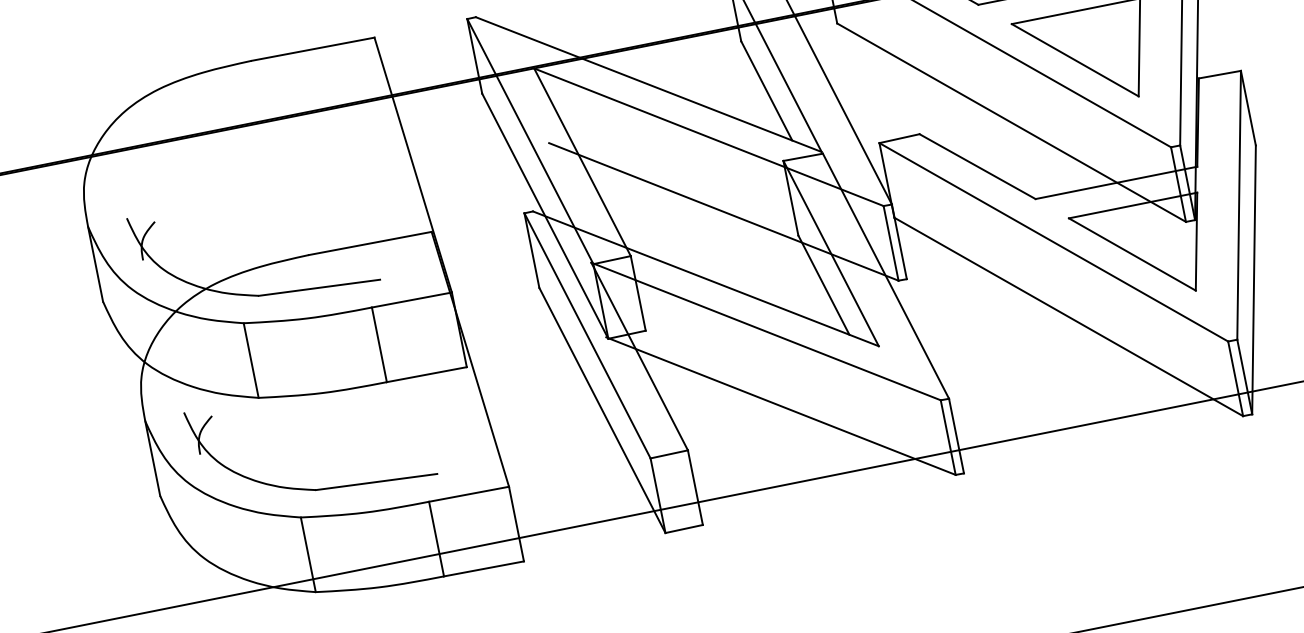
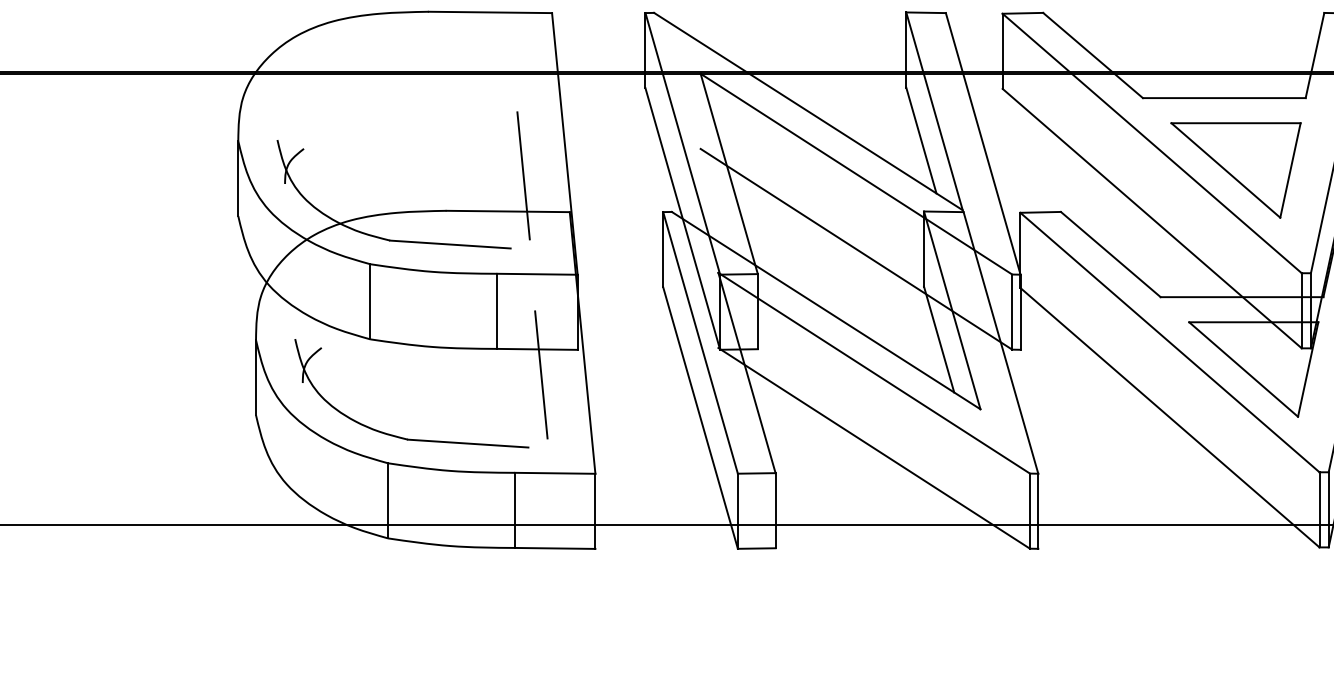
line: (378, 204) -> (523, 175), added
line: (435, 398) -> (541, 374), added

